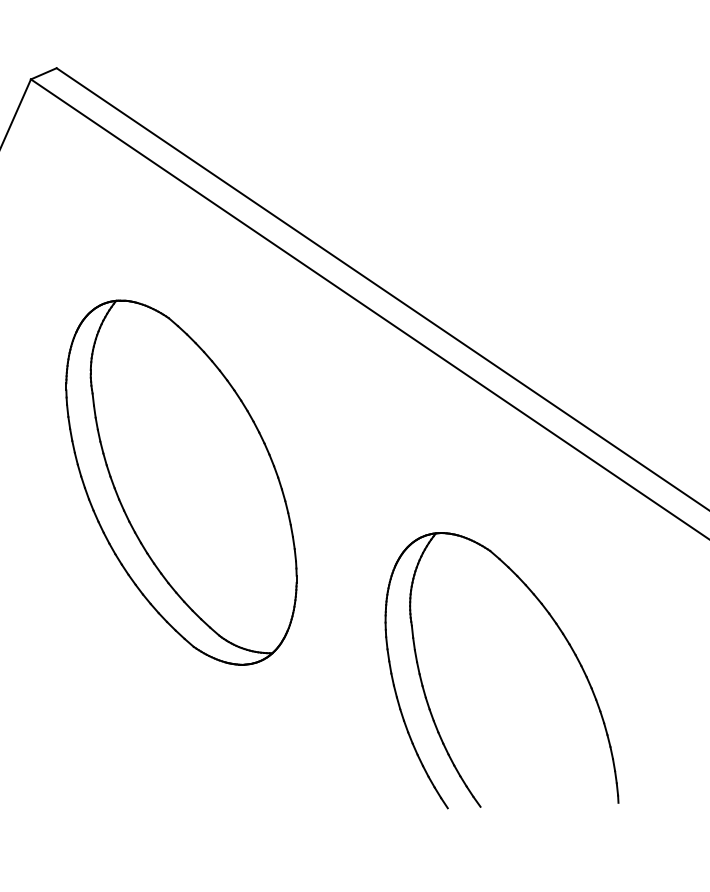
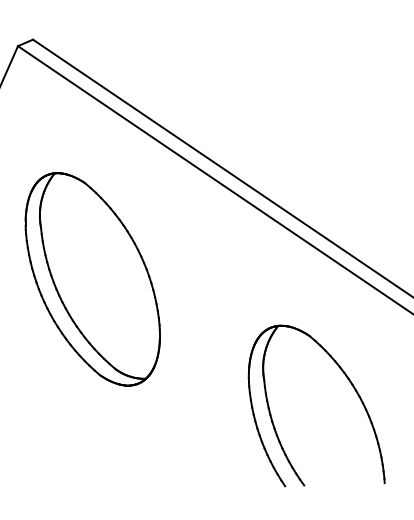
part: (180, 482) -> (92, 279), moved
part: (558, 630) -> (349, 382), moved

